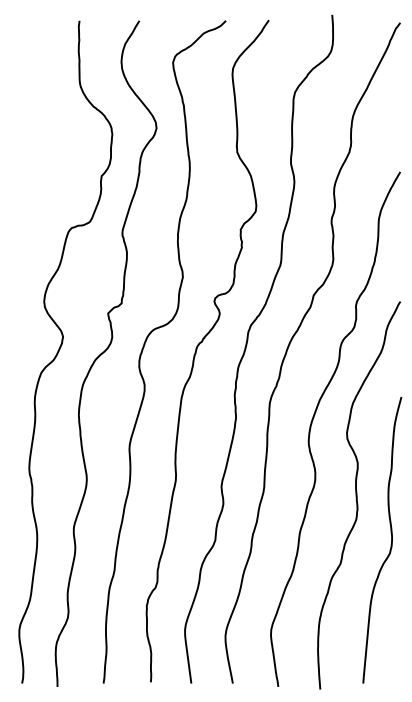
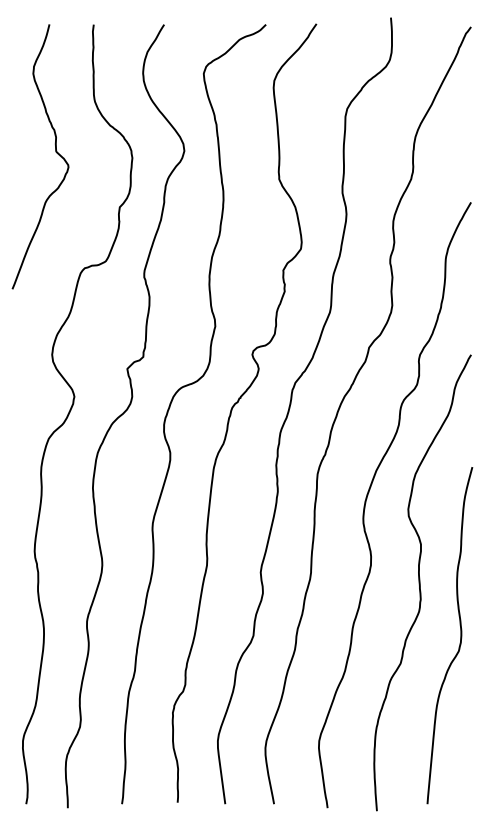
curve: (47, 129) -> (55, 152), added

